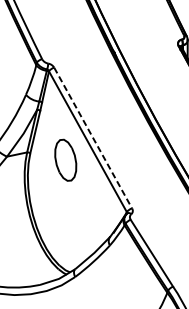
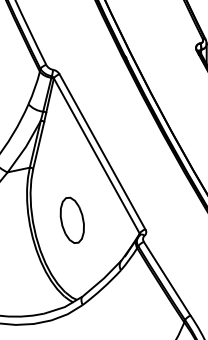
line: (93, 137) -> (102, 151), dashed -> solid
part: (65, 159) -> (71, 219), moved

